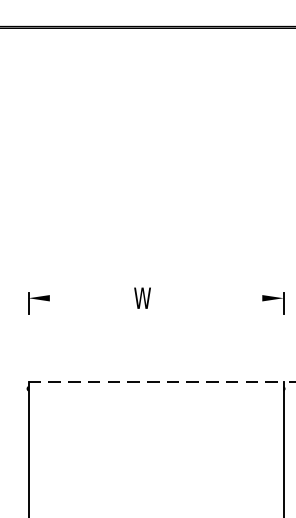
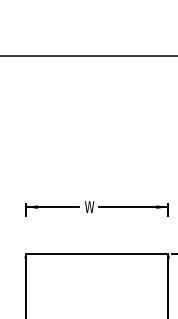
line: (76, 298) -> (52, 207), added
line: (221, 298) -> (133, 207), added
line: (156, 381) -> (97, 253), dashed -> solid

